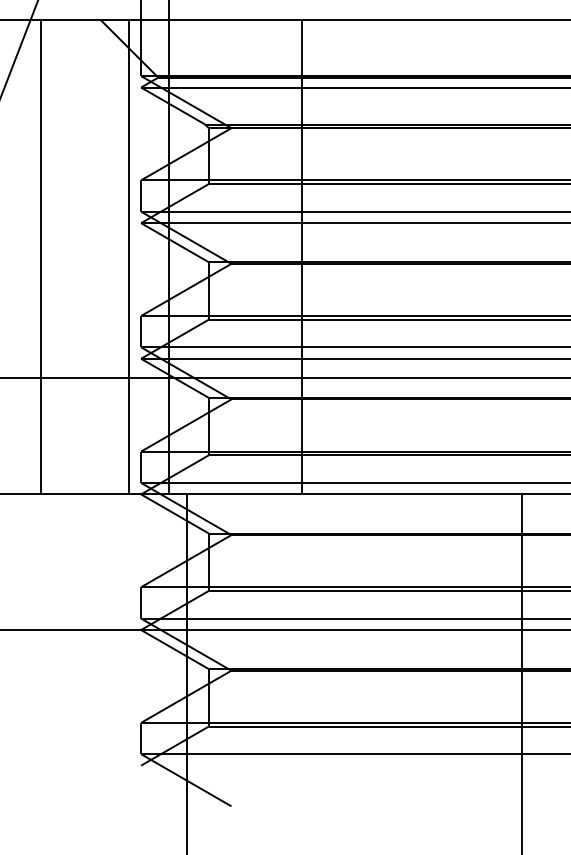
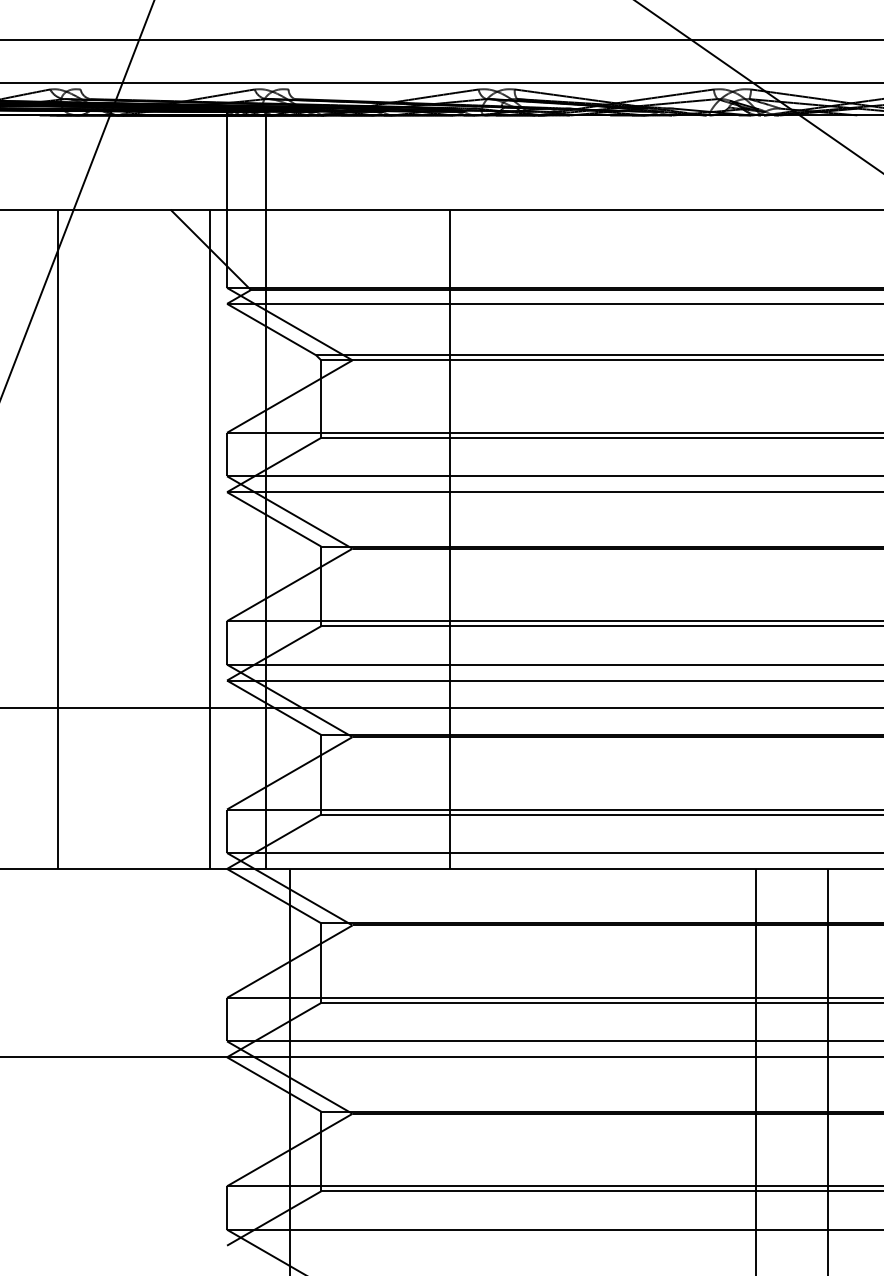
line: (41, 256) -> (58, 538), moved

